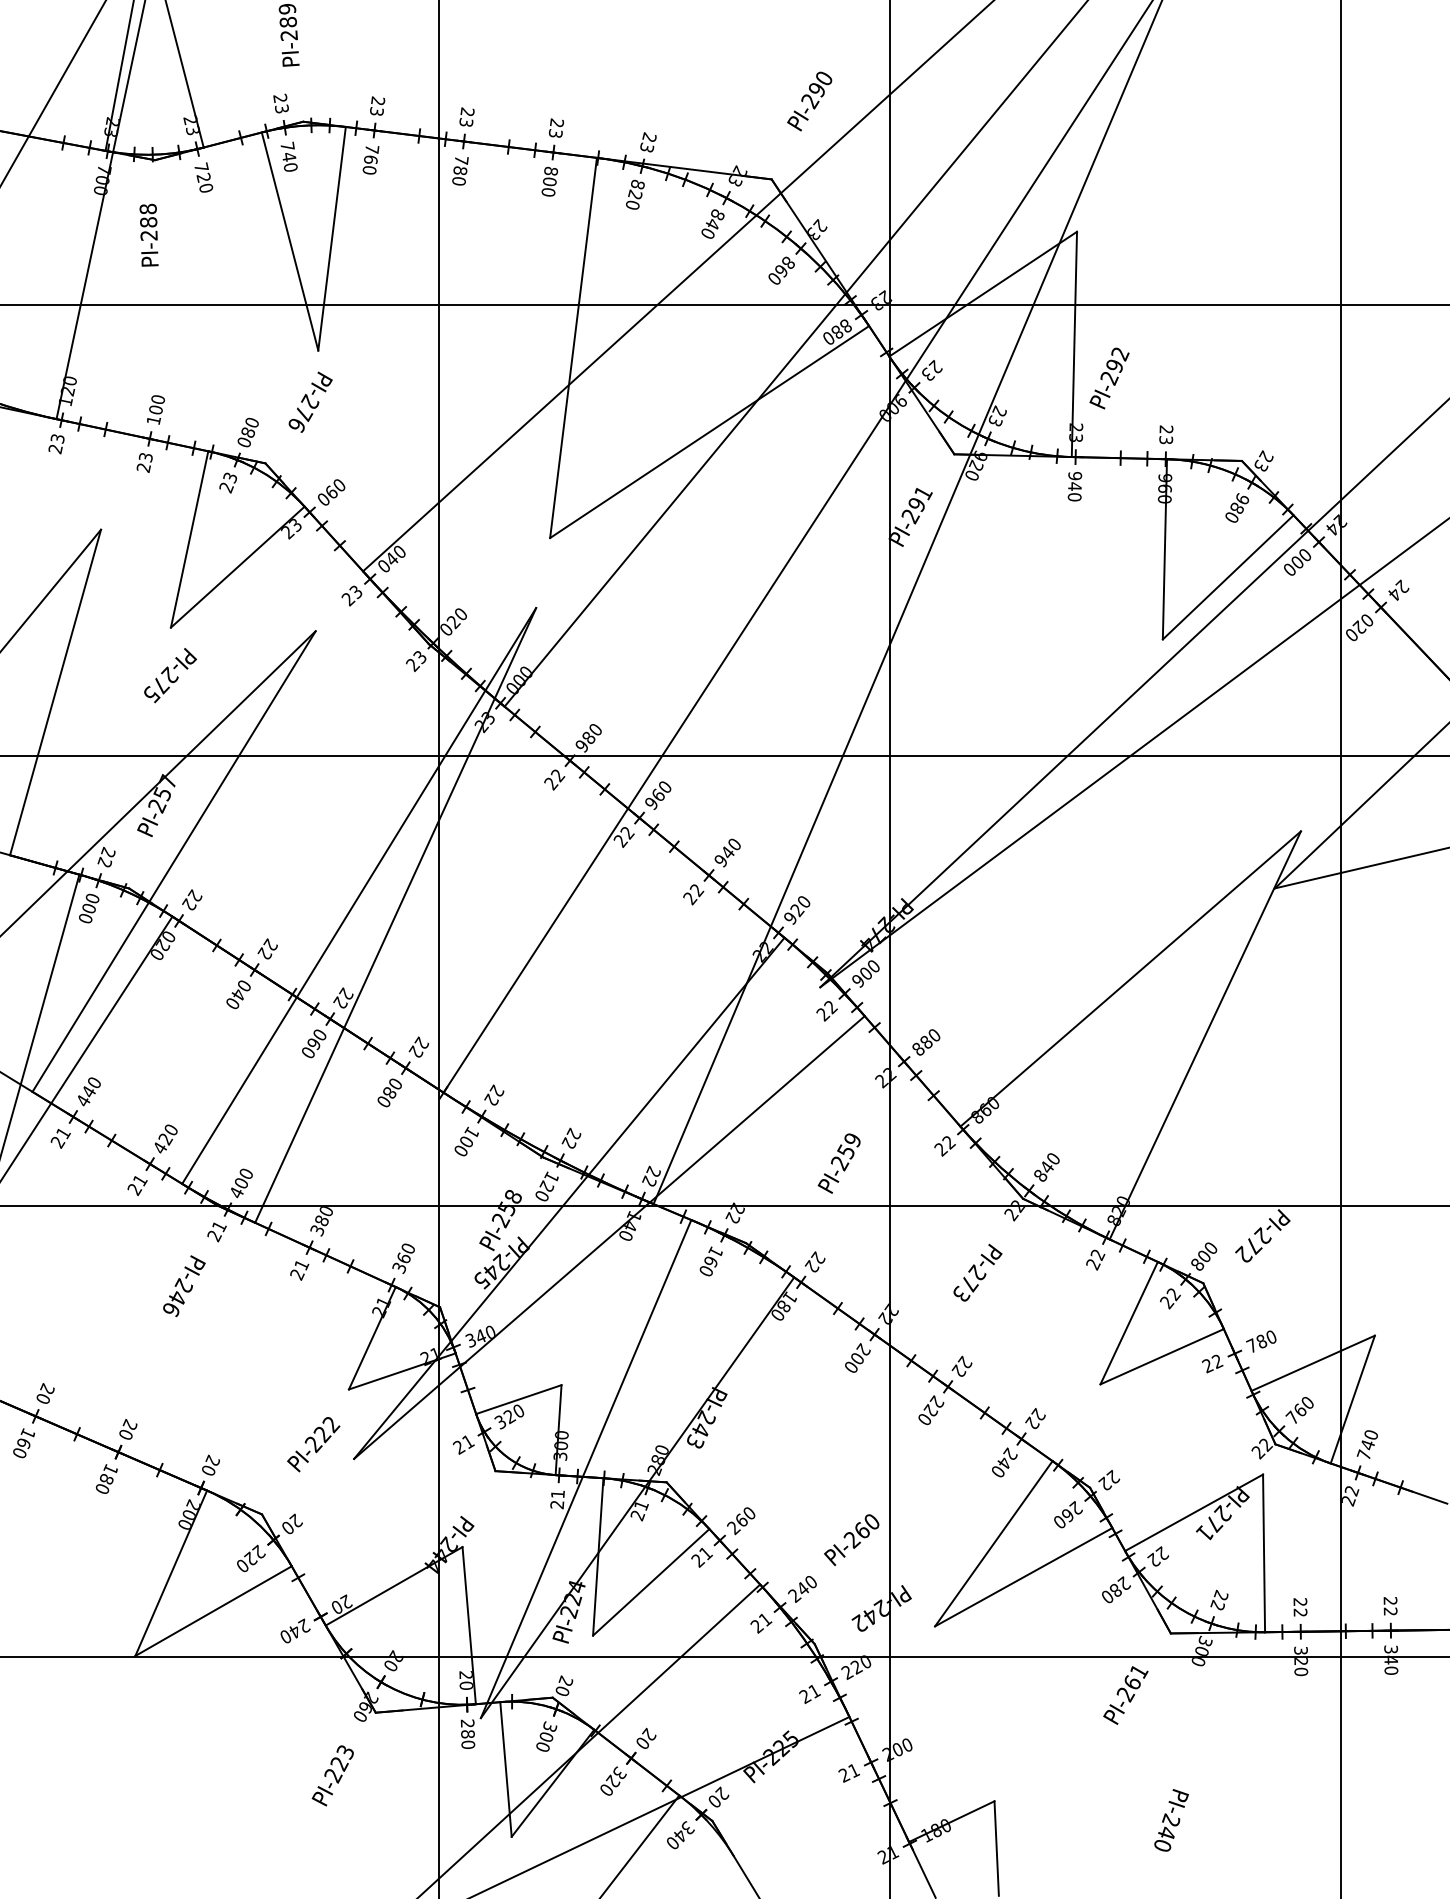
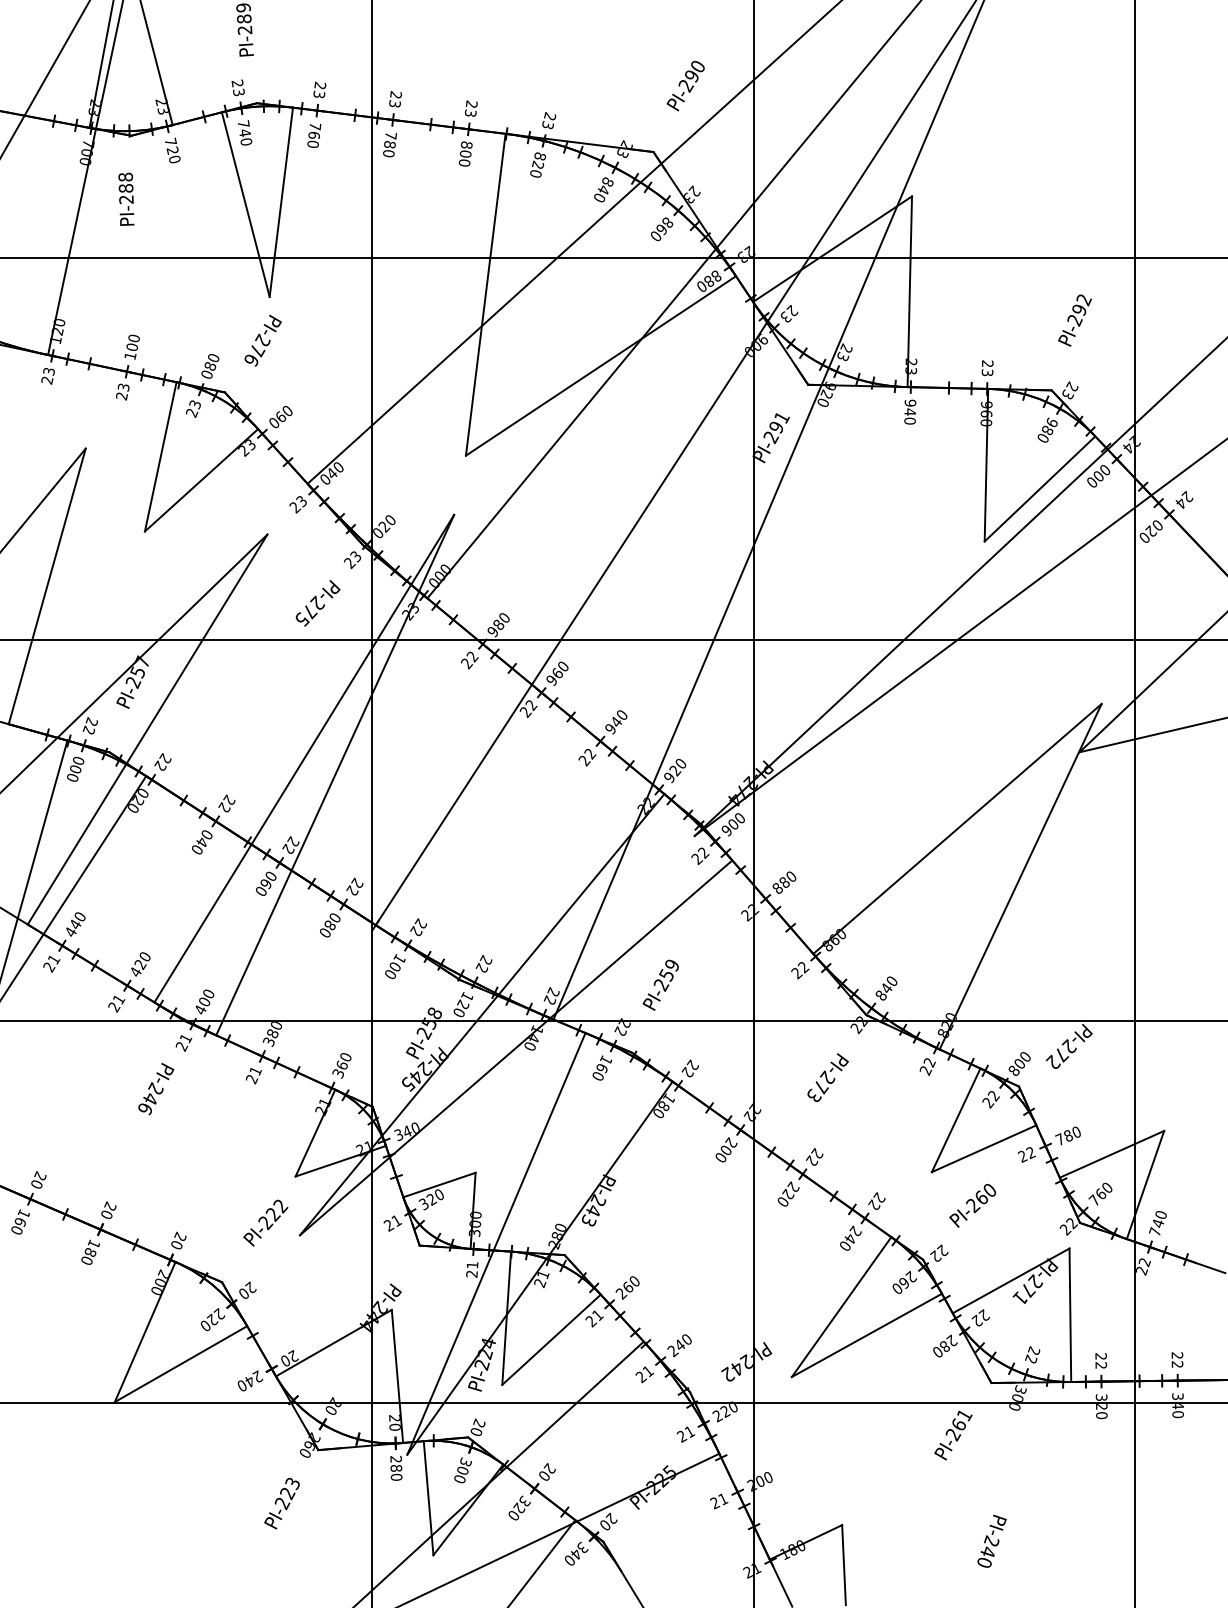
text: (1109, 378) -> (1074, 320), moved
text: (170, 675) -> (318, 603), moved
text: (838, 1163) -> (660, 985), moved
text: (851, 1539) -> (972, 1205), moved

